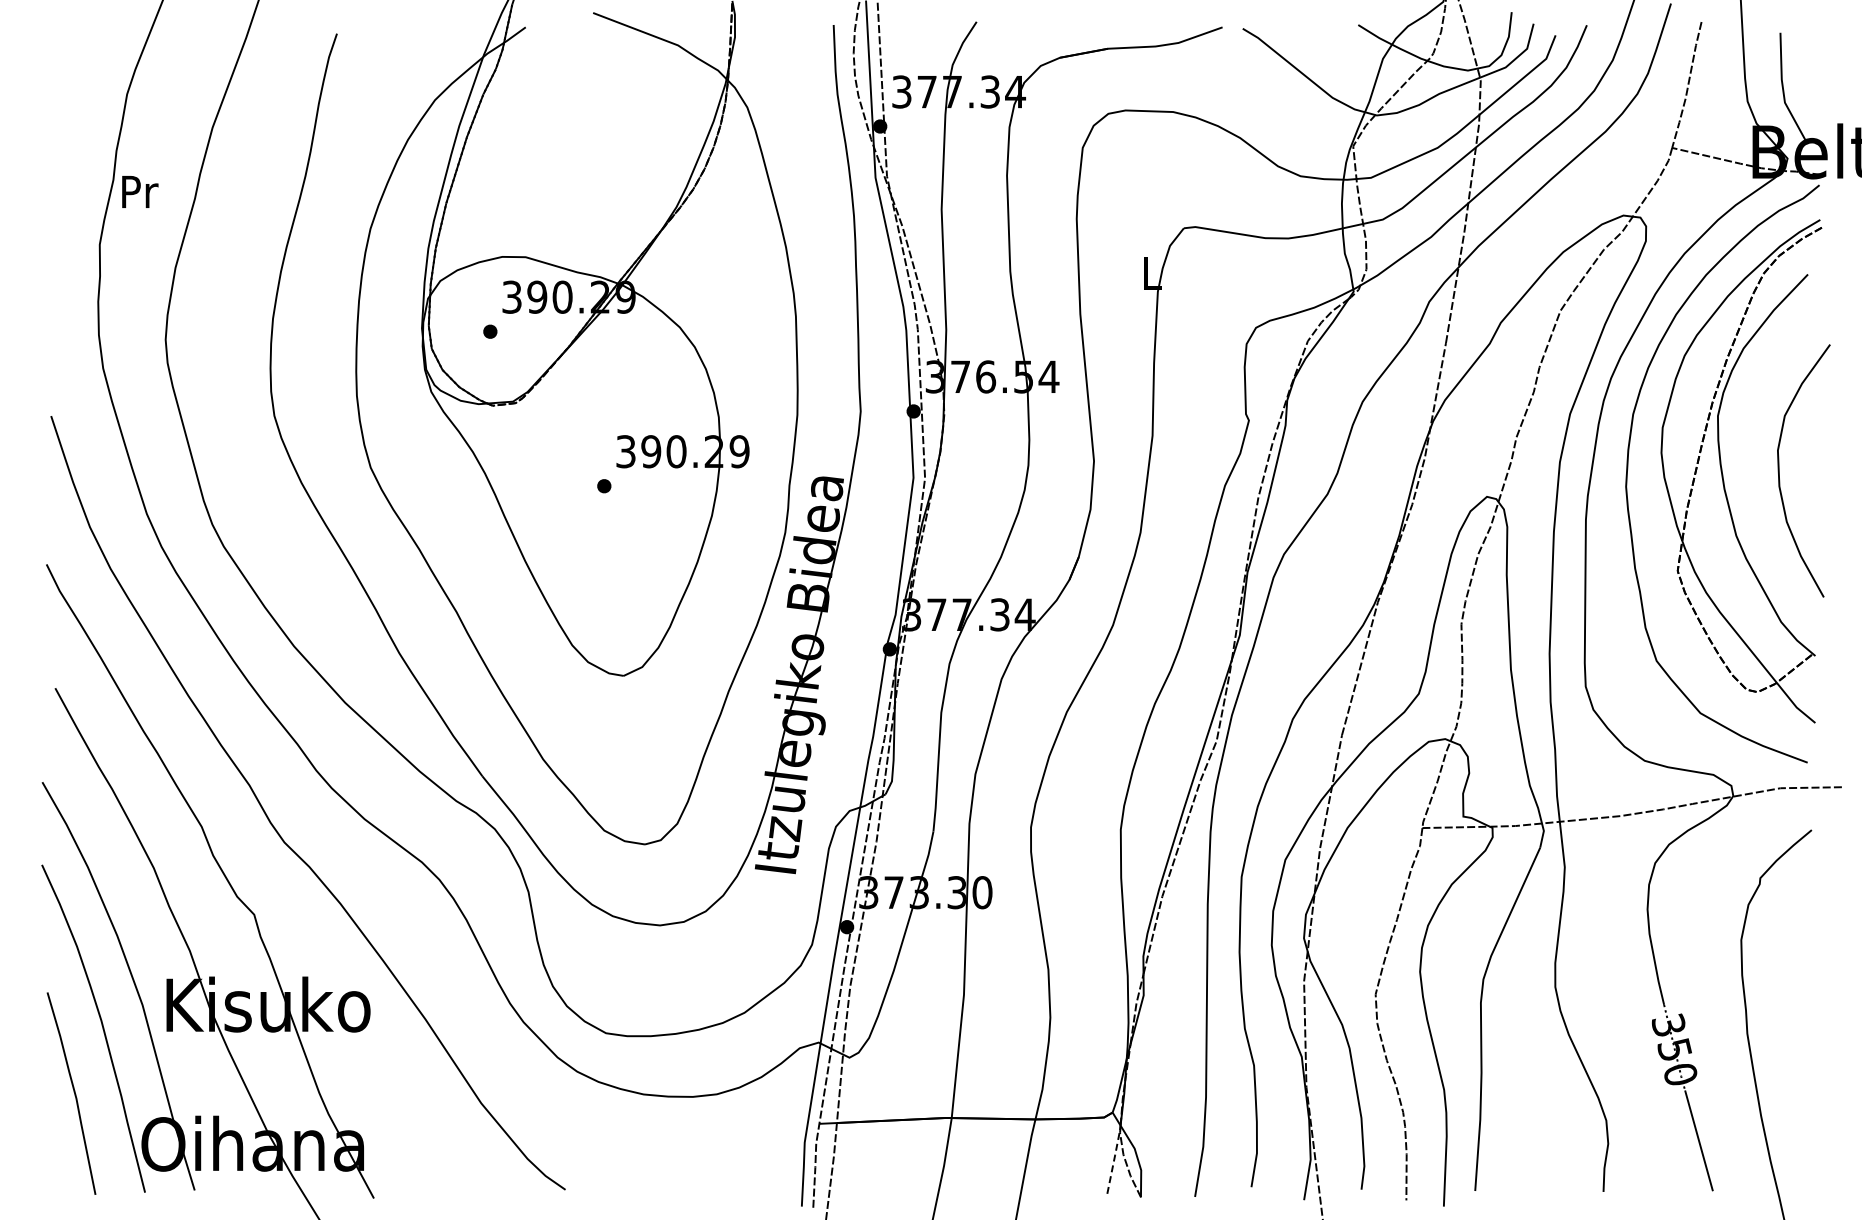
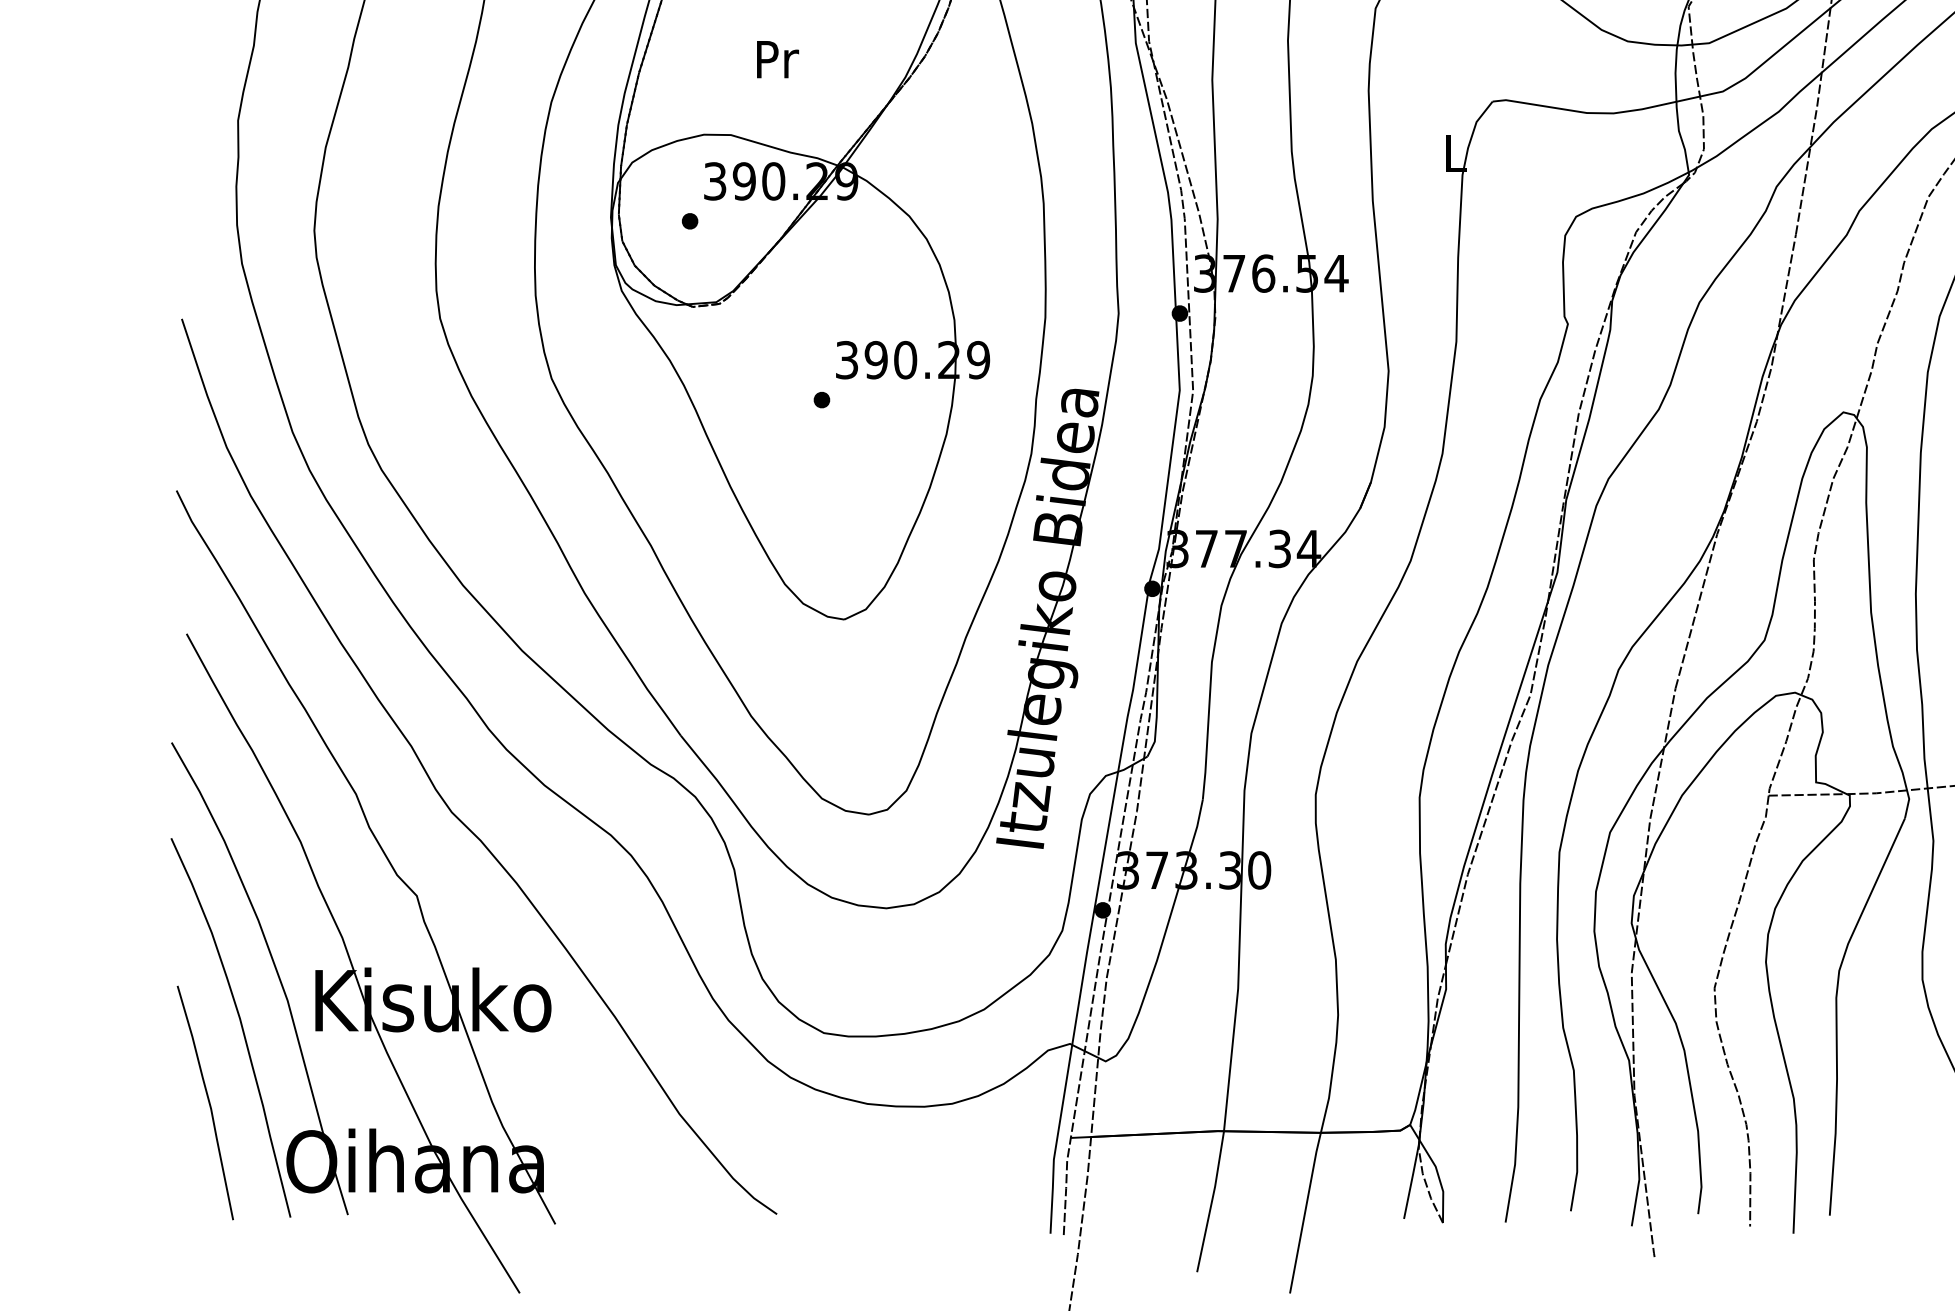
text: (140, 191) -> (778, 59), moved
line: (1114, 1160) -> (1412, 1180), dashed -> solid

